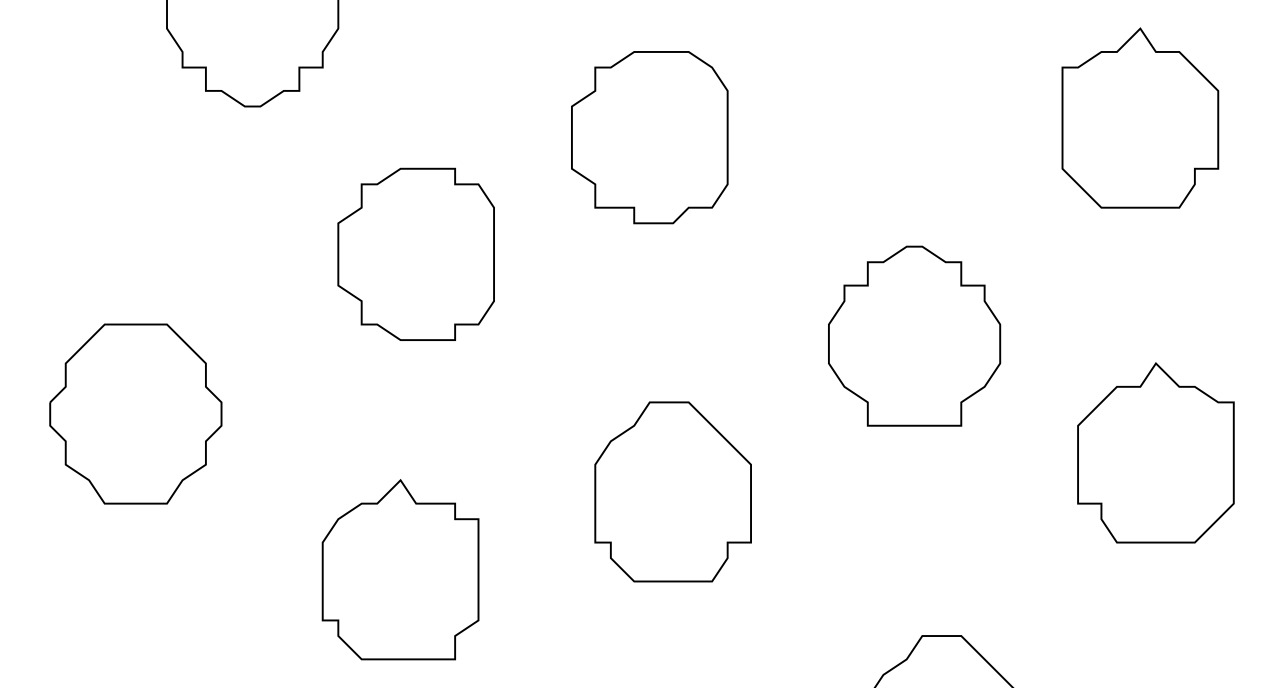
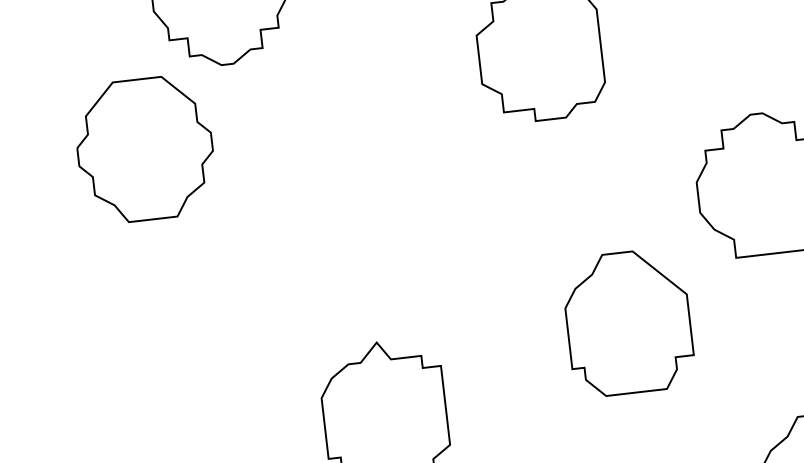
part: (415, 253) -> (367, 164), removed
part: (135, 413) -> (144, 149), moved
part: (672, 491) -> (628, 322), moved

